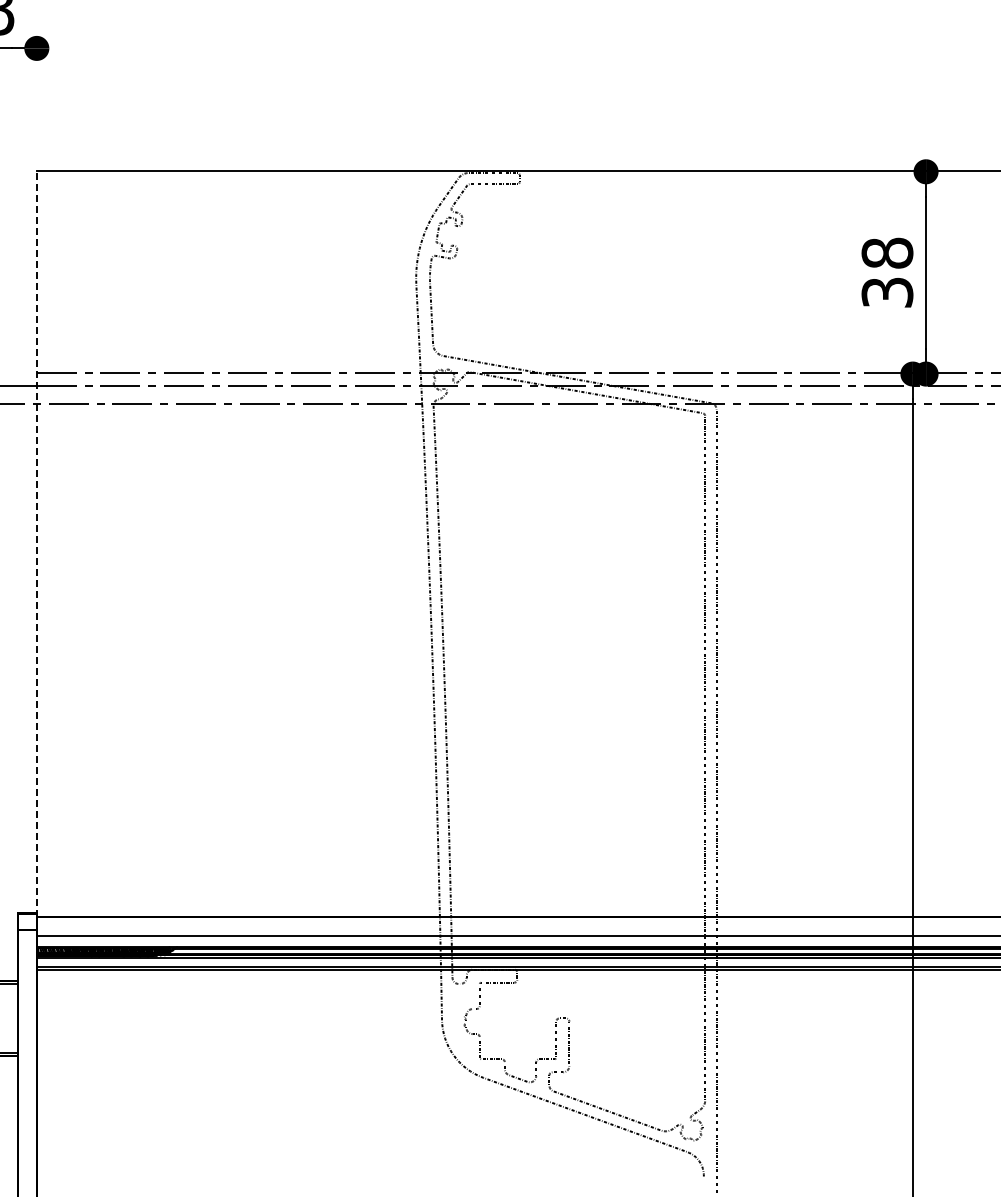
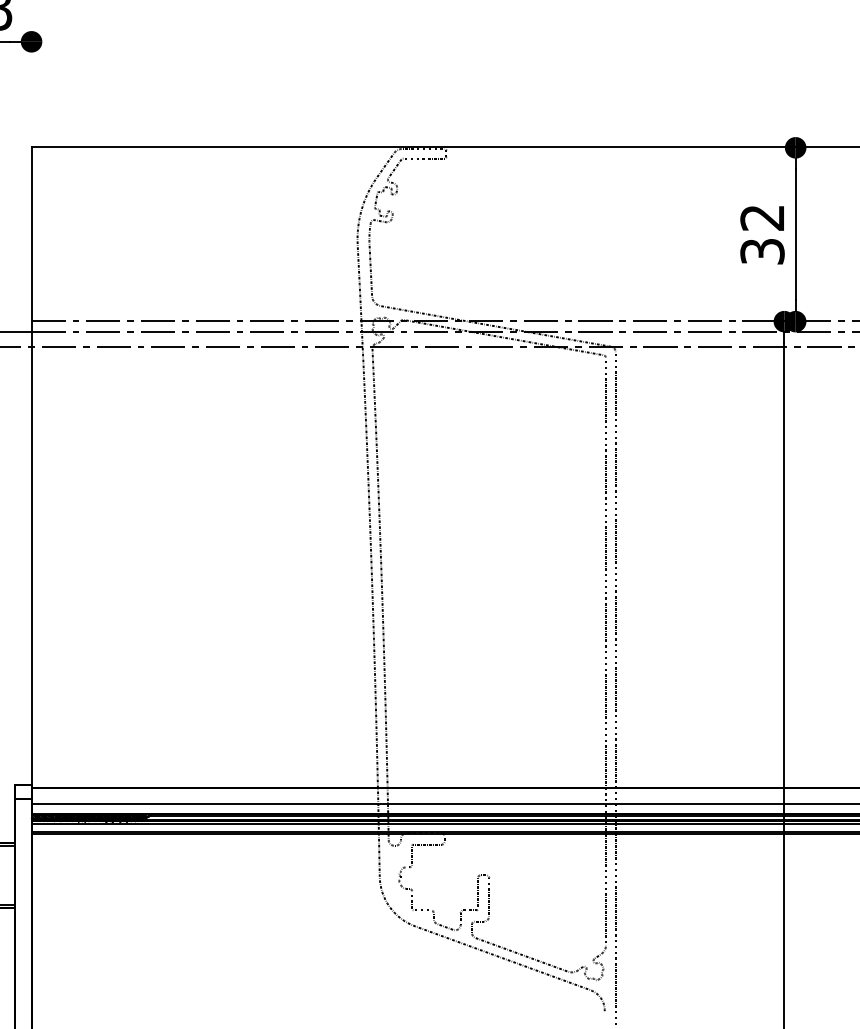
text: (887, 252) -> (762, 217), 38 -> 32
line: (36, 543) -> (31, 467), dashed -> solid

